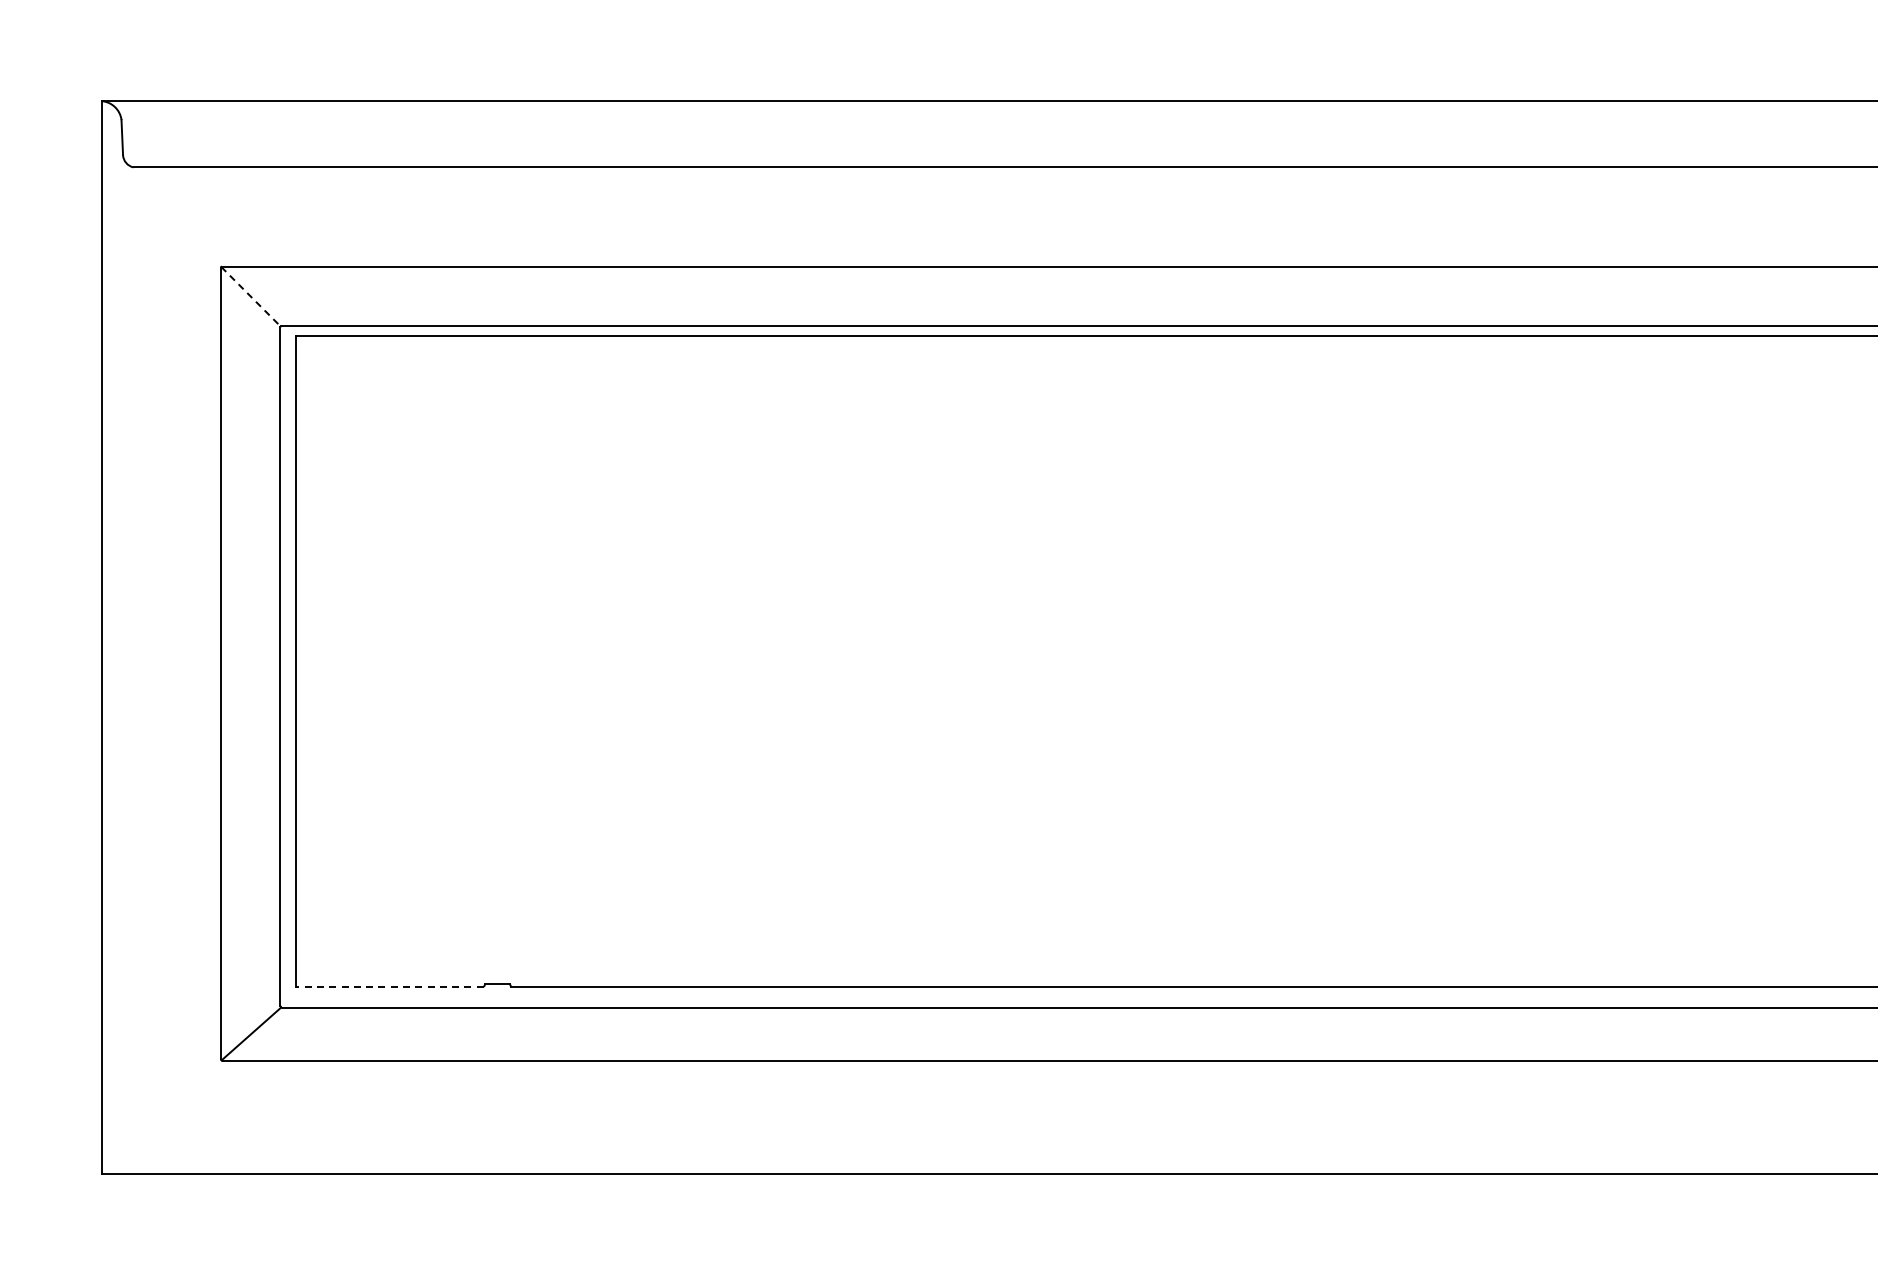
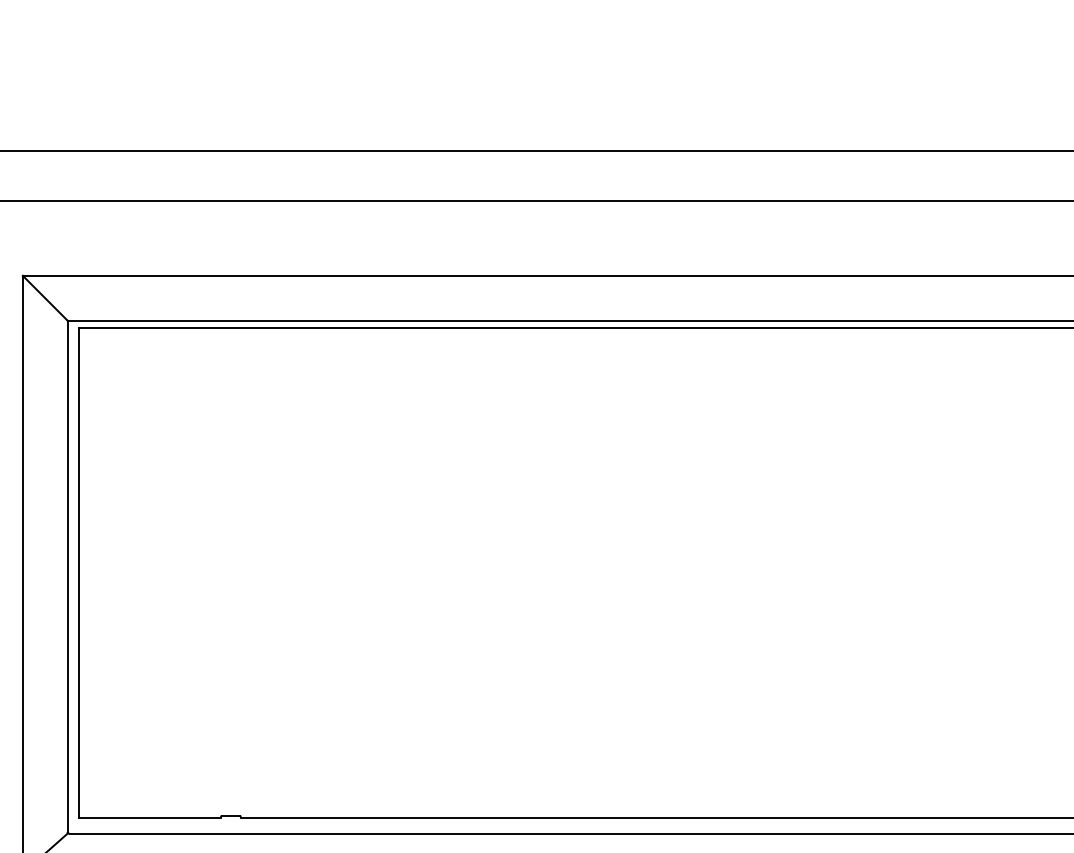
line: (251, 297) -> (45, 298), dashed -> solid
line: (389, 986) -> (149, 817), dashed -> solid

